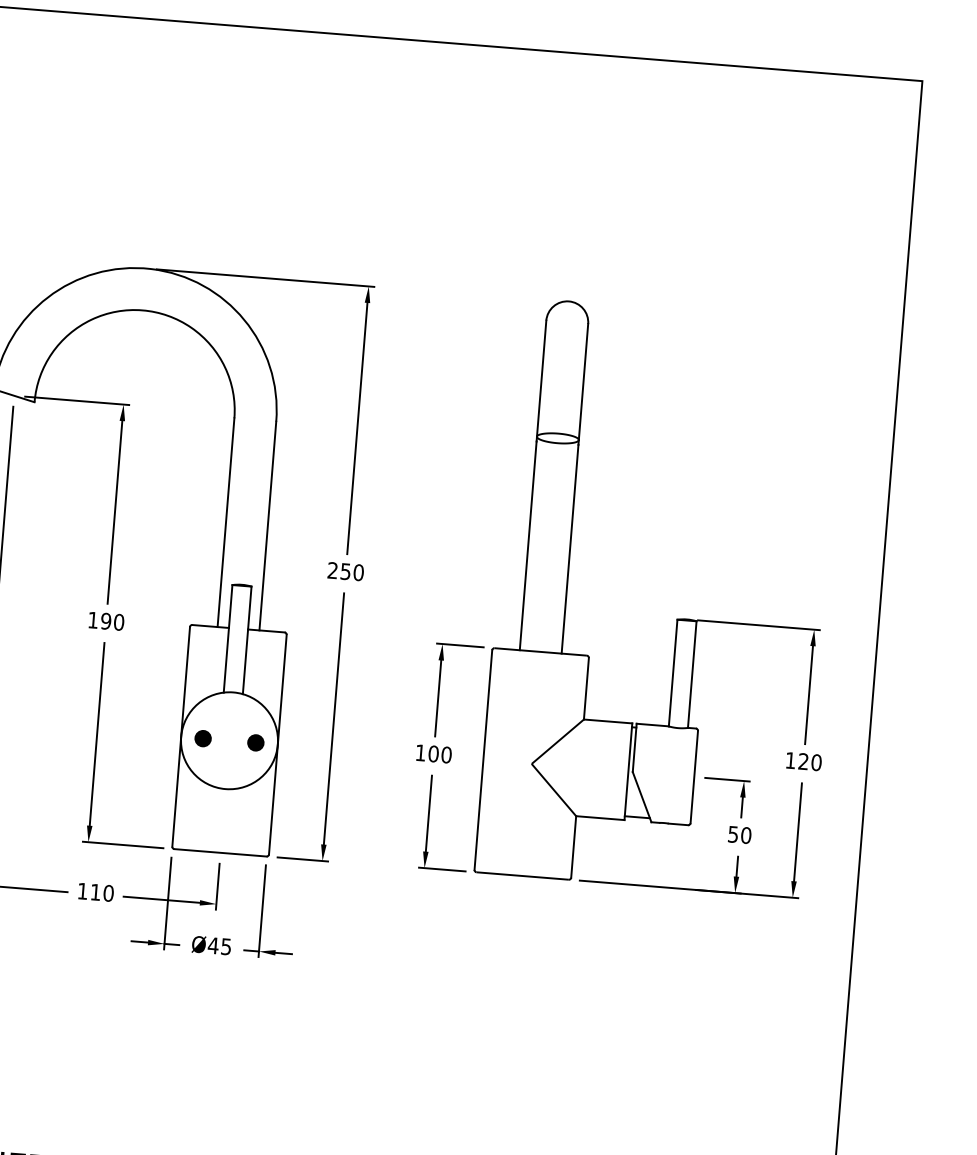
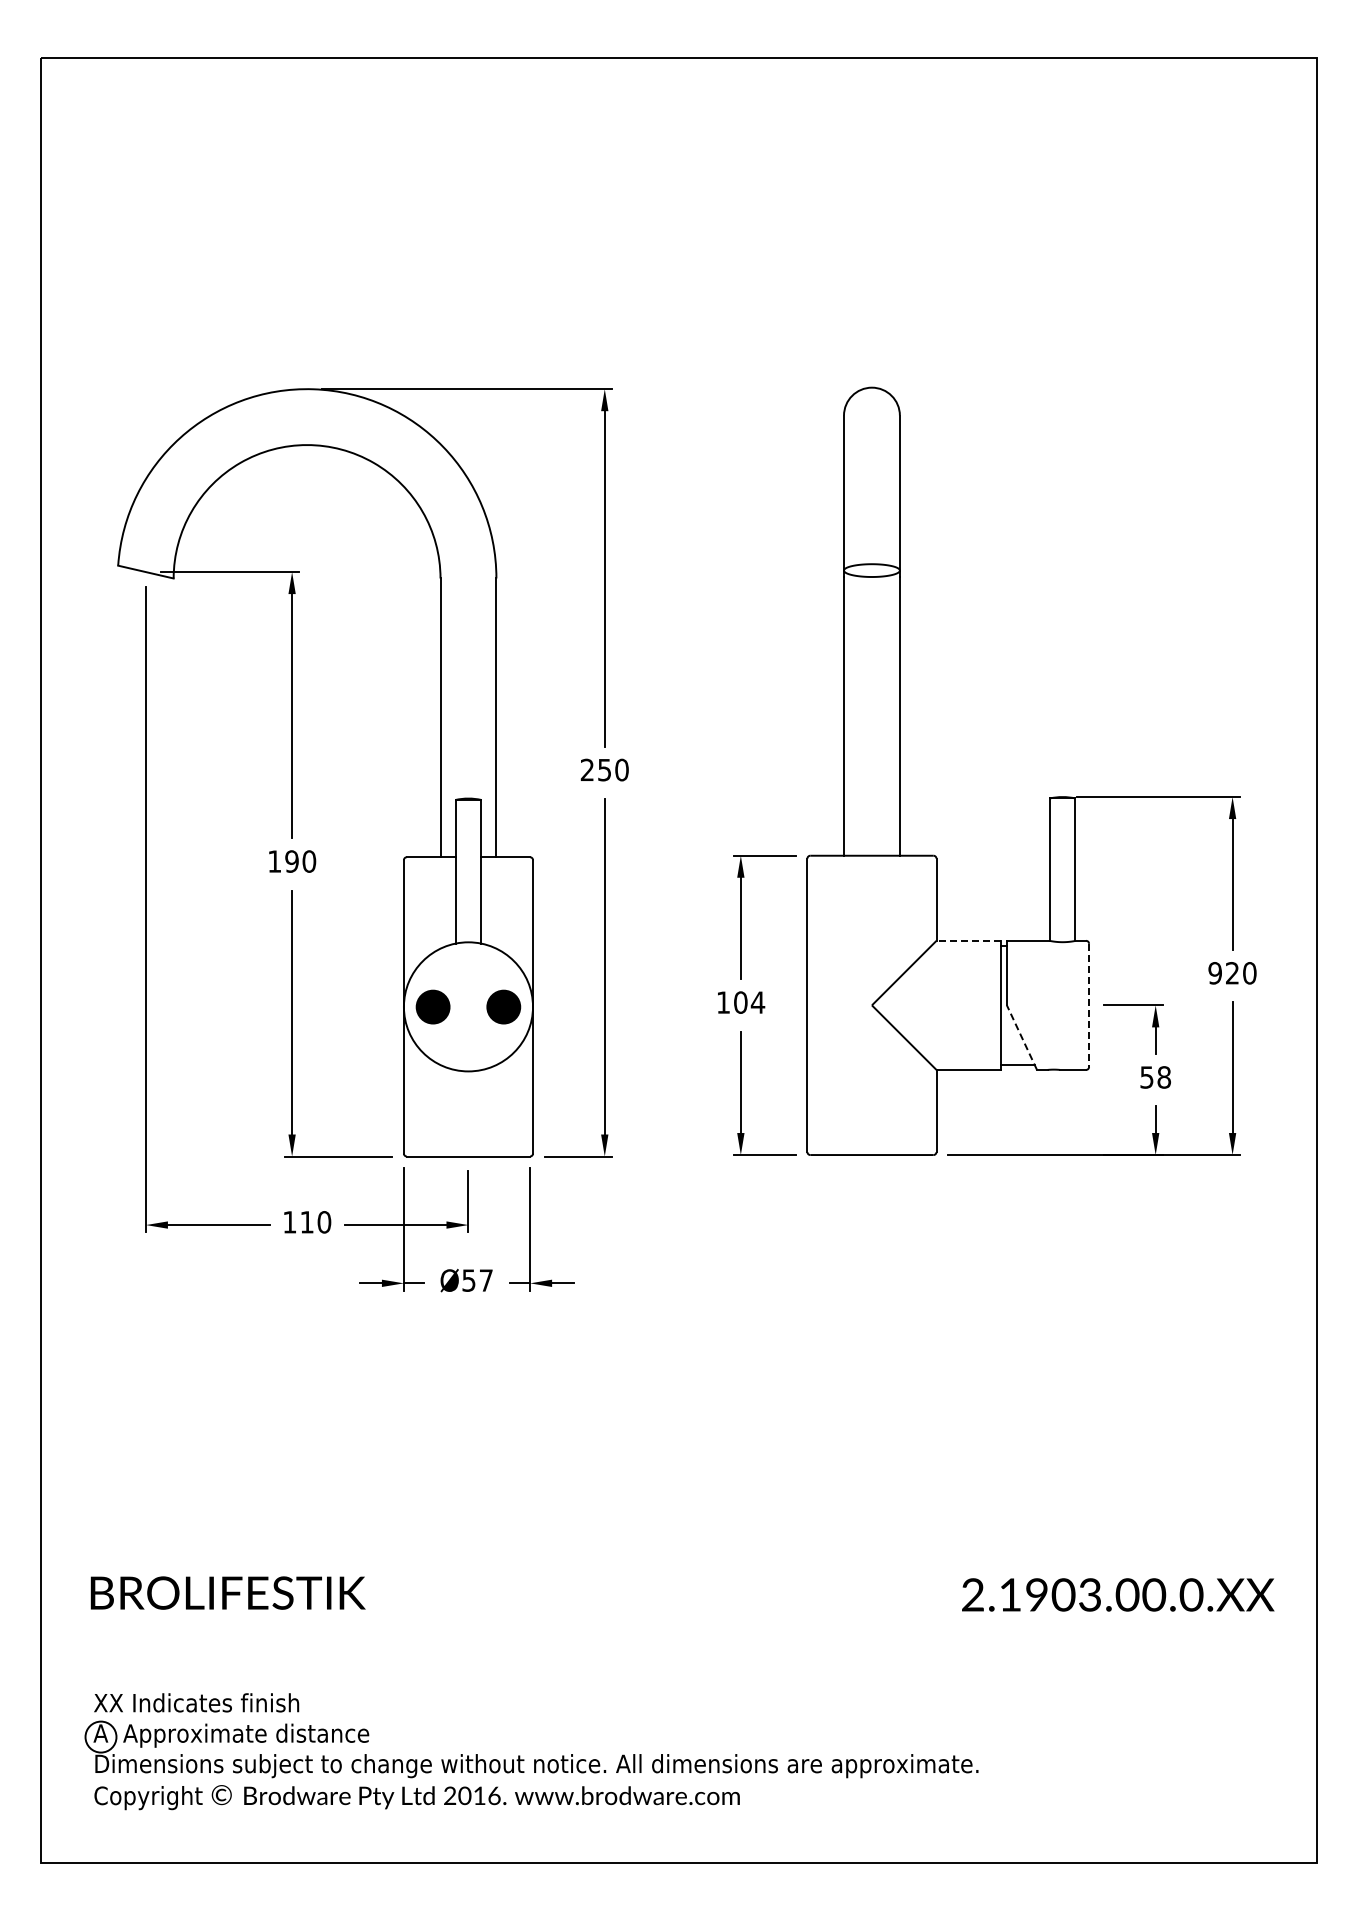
line: (607, 721) -> (968, 940), solid -> dashed
part: (203, 738) -> (433, 1006), size x1.6
part: (255, 742) -> (503, 1006), size x1.6
text: (446, 754) -> (757, 1002), 100 -> 104
text: (790, 760) -> (1214, 973), 120 -> 920
line: (694, 777) -> (1089, 1005), solid -> dashed
line: (641, 797) -> (1021, 1037), solid -> dashed
text: (746, 835) -> (1164, 1077), 50 -> 58
text: (219, 946) -> (476, 1280), Ø45 -> Ø57

